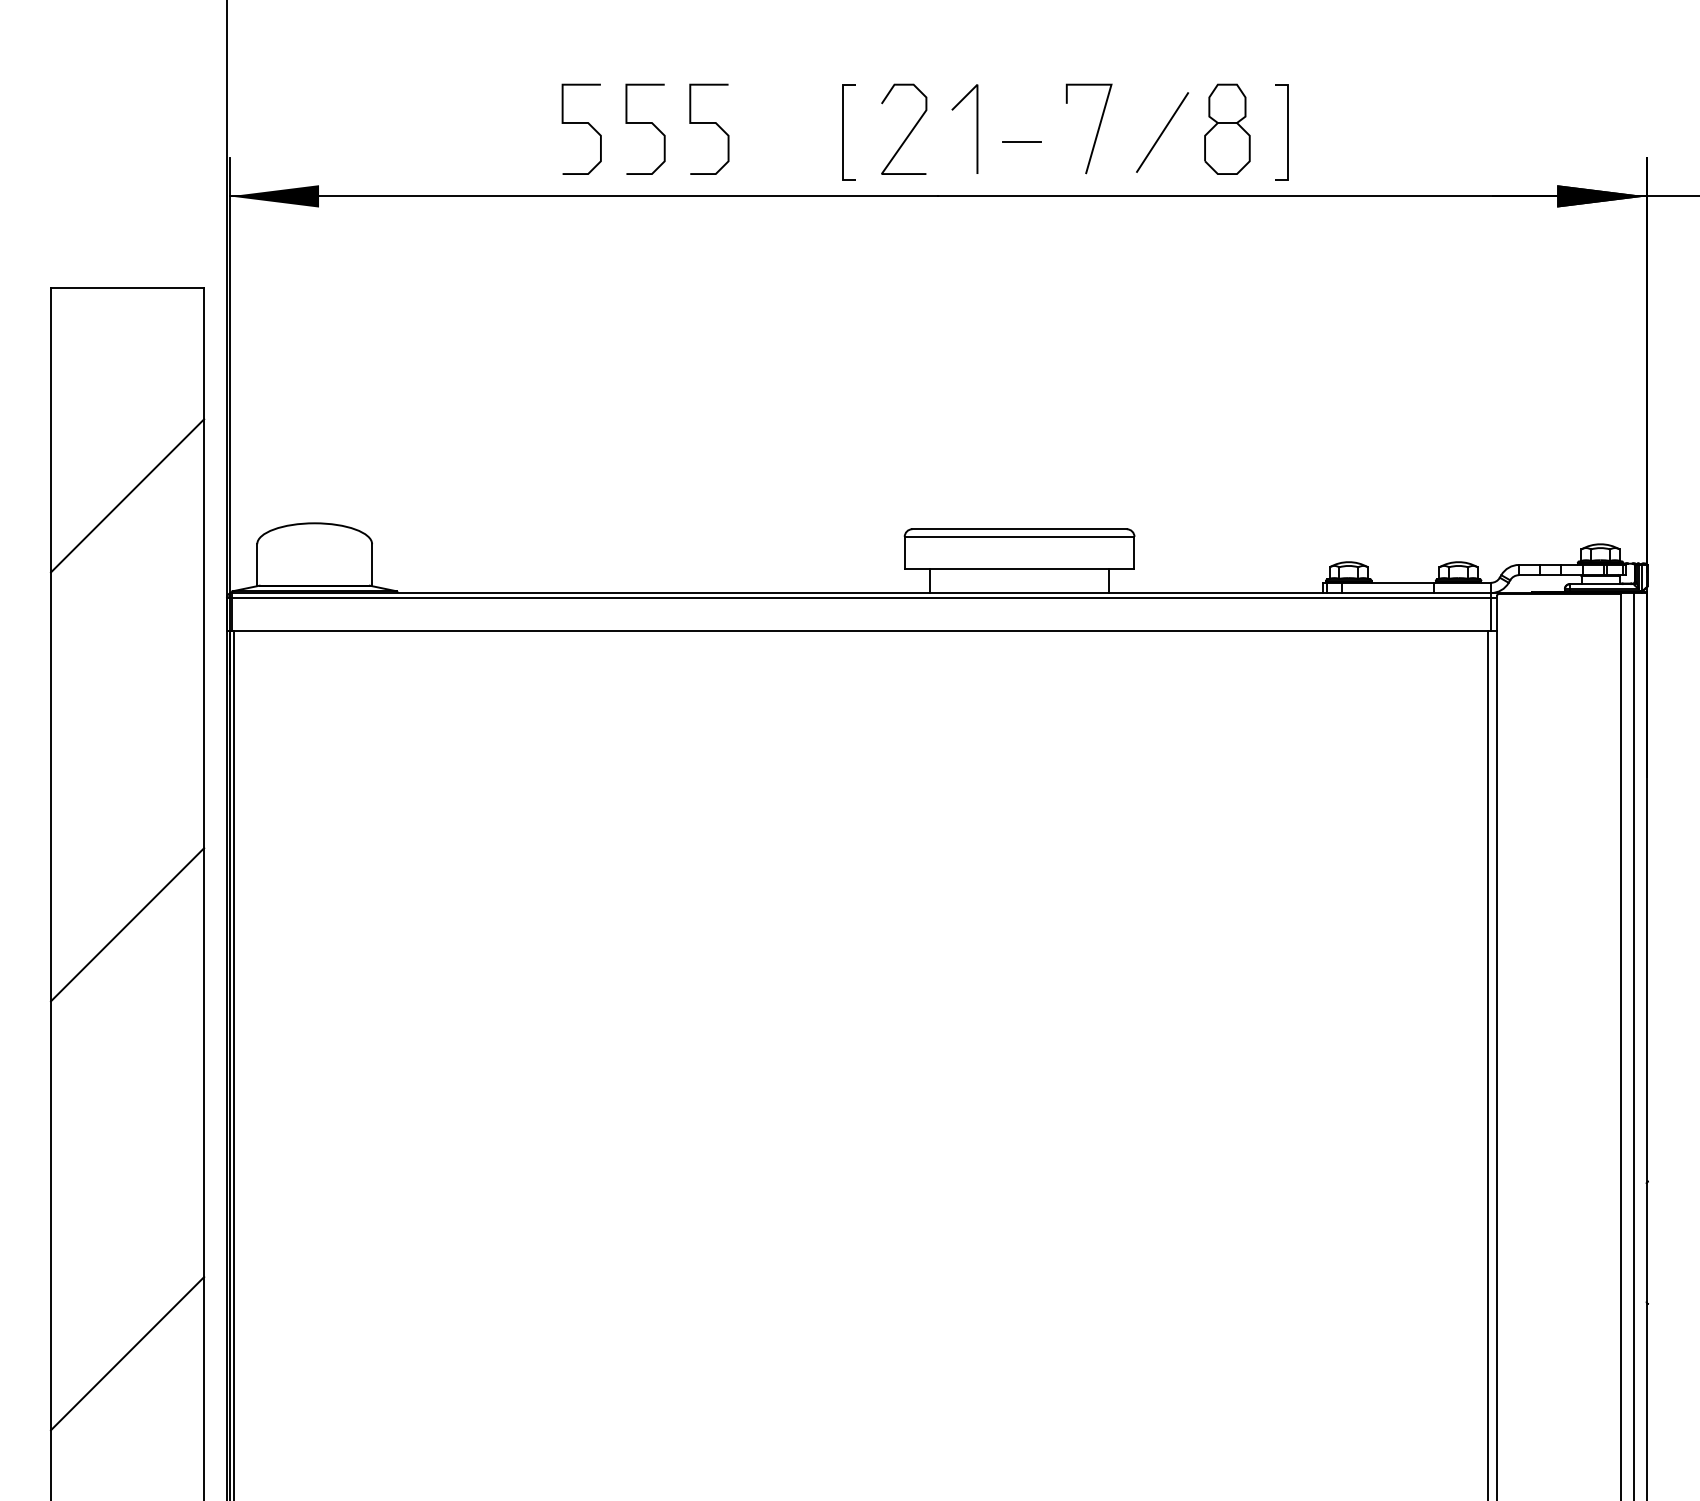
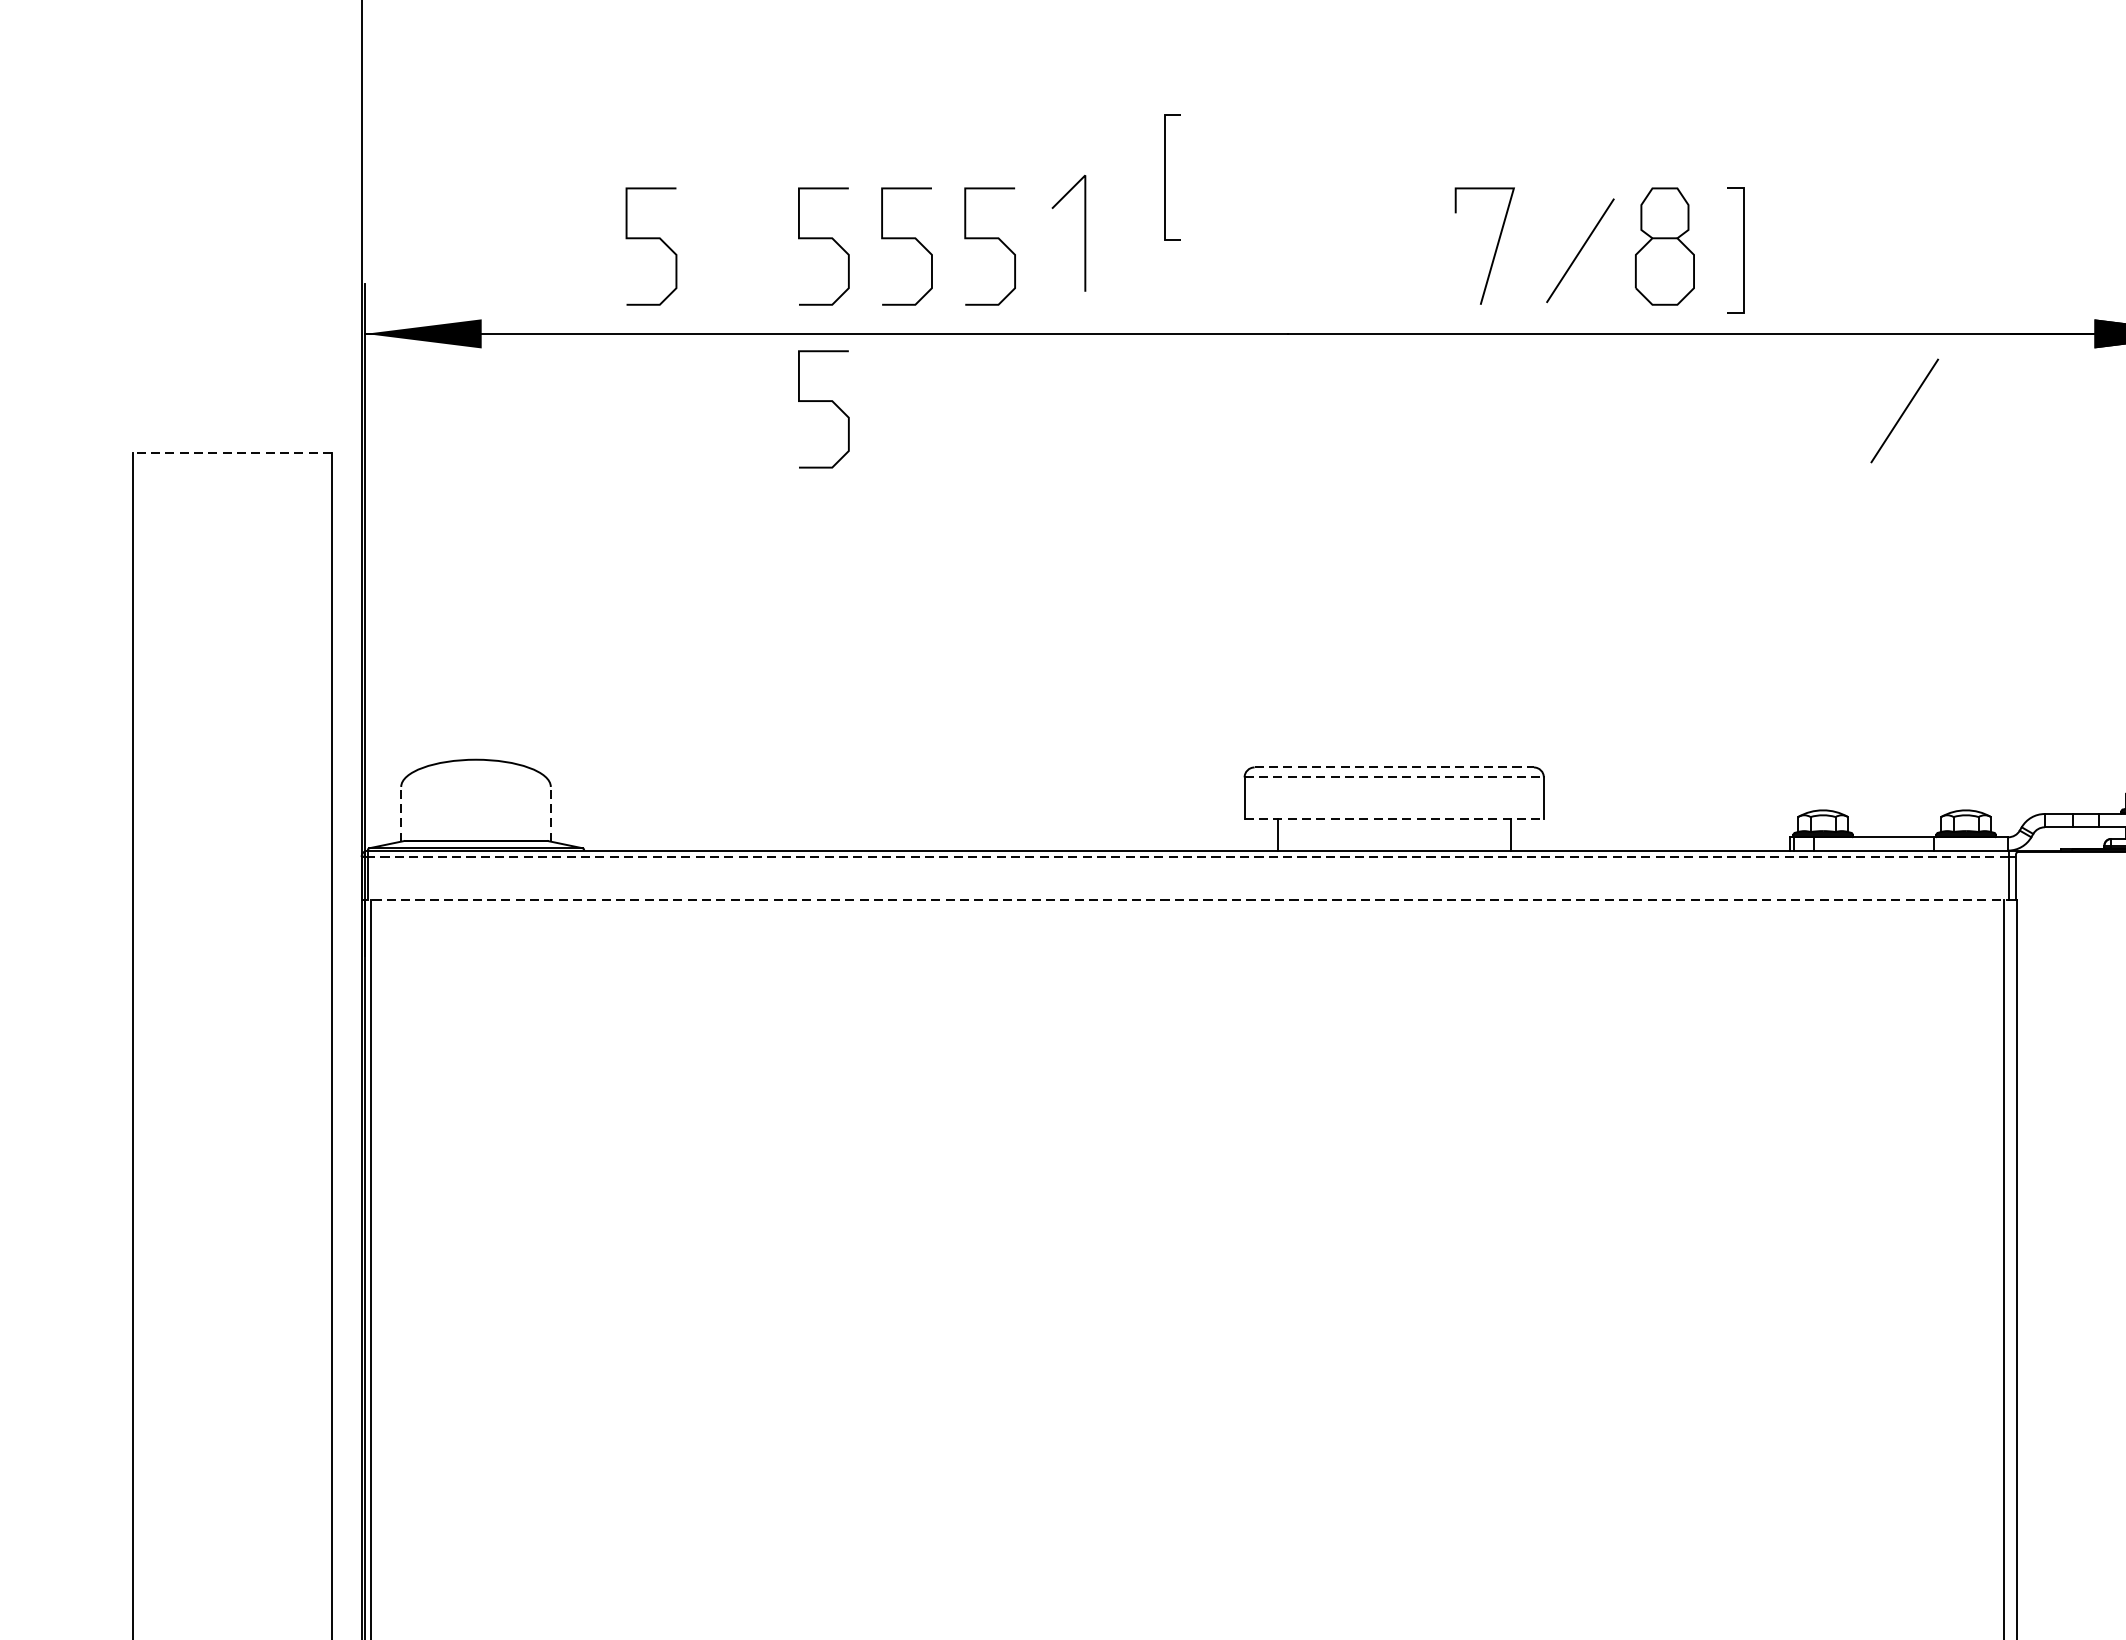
curve: (449, 123) -> (651, 238), added
line: (976, 128) -> (1084, 232), moved
line: (843, 132) -> (1164, 177), moved
curve: (909, 132) -> (1250, 250), removed
line: (1021, 142) -> (1396, 263), removed
curve: (581, 248) -> (823, 401), added
line: (1411, 255) -> (1904, 410), added
line: (127, 287) -> (232, 452), solid -> dashed
line: (127, 495) -> (232, 723), removed
line: (1020, 529) -> (1395, 767), solid -> dashed
line: (1019, 536) -> (1394, 776), solid -> dashed
line: (257, 565) -> (401, 814), solid -> dashed
line: (372, 565) -> (551, 814), solid -> dashed
line: (1019, 568) -> (1394, 818), solid -> dashed
line: (861, 597) -> (1188, 856), solid -> dashed
line: (861, 631) -> (1188, 900), solid -> dashed
line: (127, 924) -> (232, 1282), removed

